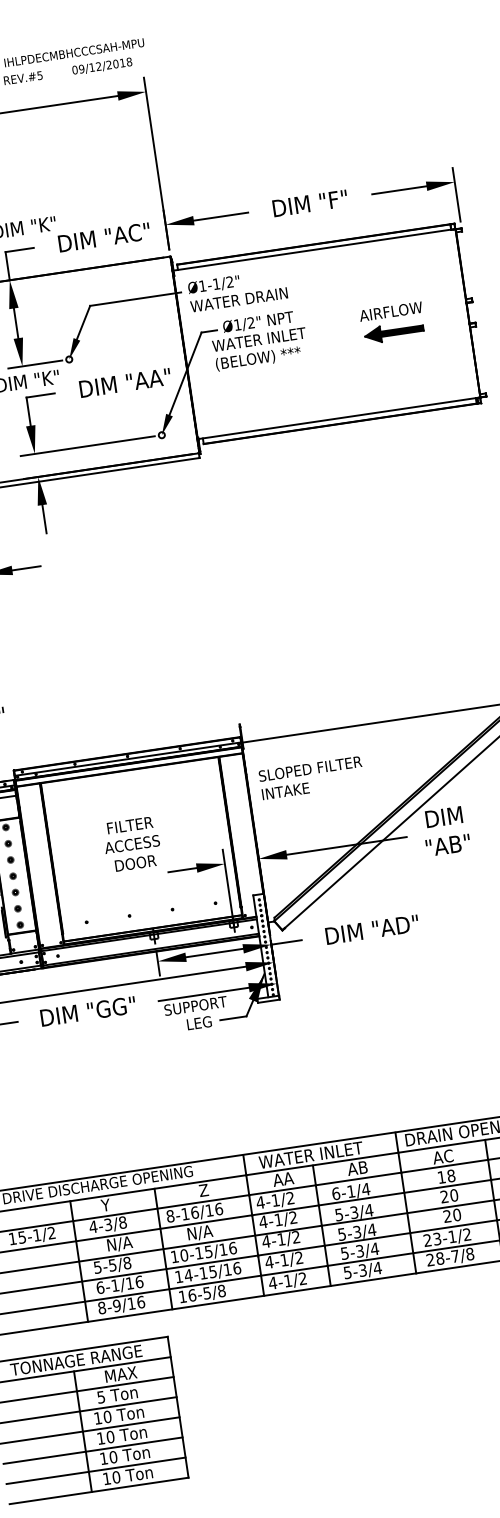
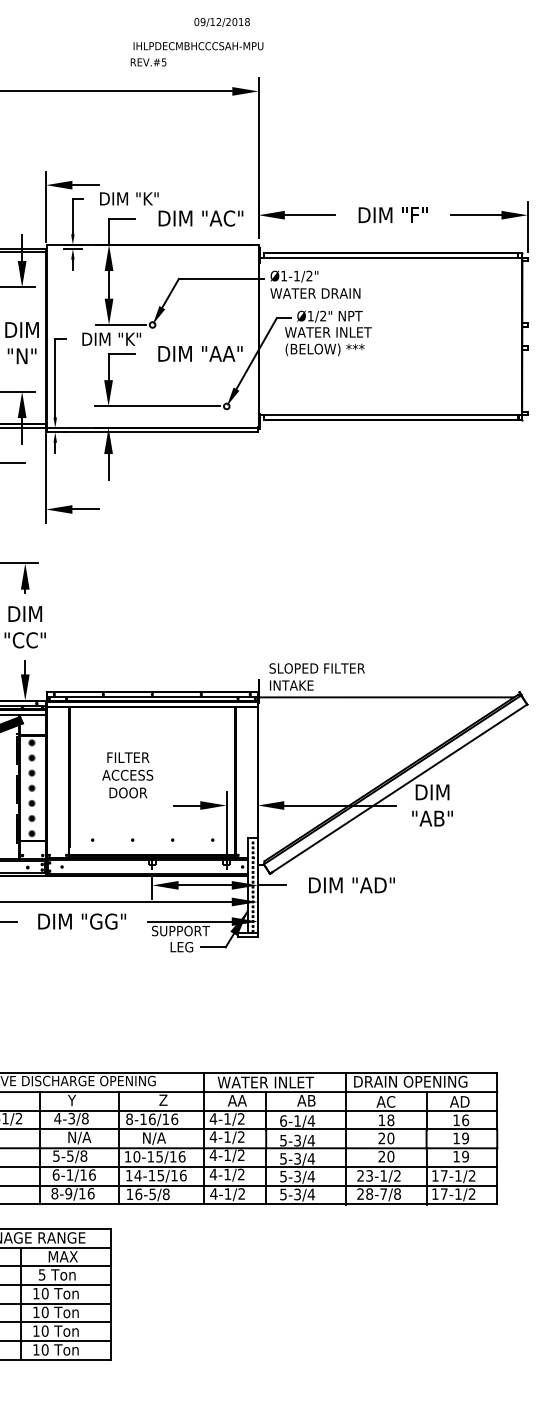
text: (101, 66) -> (221, 22), moved
part: (393, 323) -> (452, 335), removed
text: (310, 777) -> (316, 676), moved
text: (131, 844) -> (127, 775), moved

